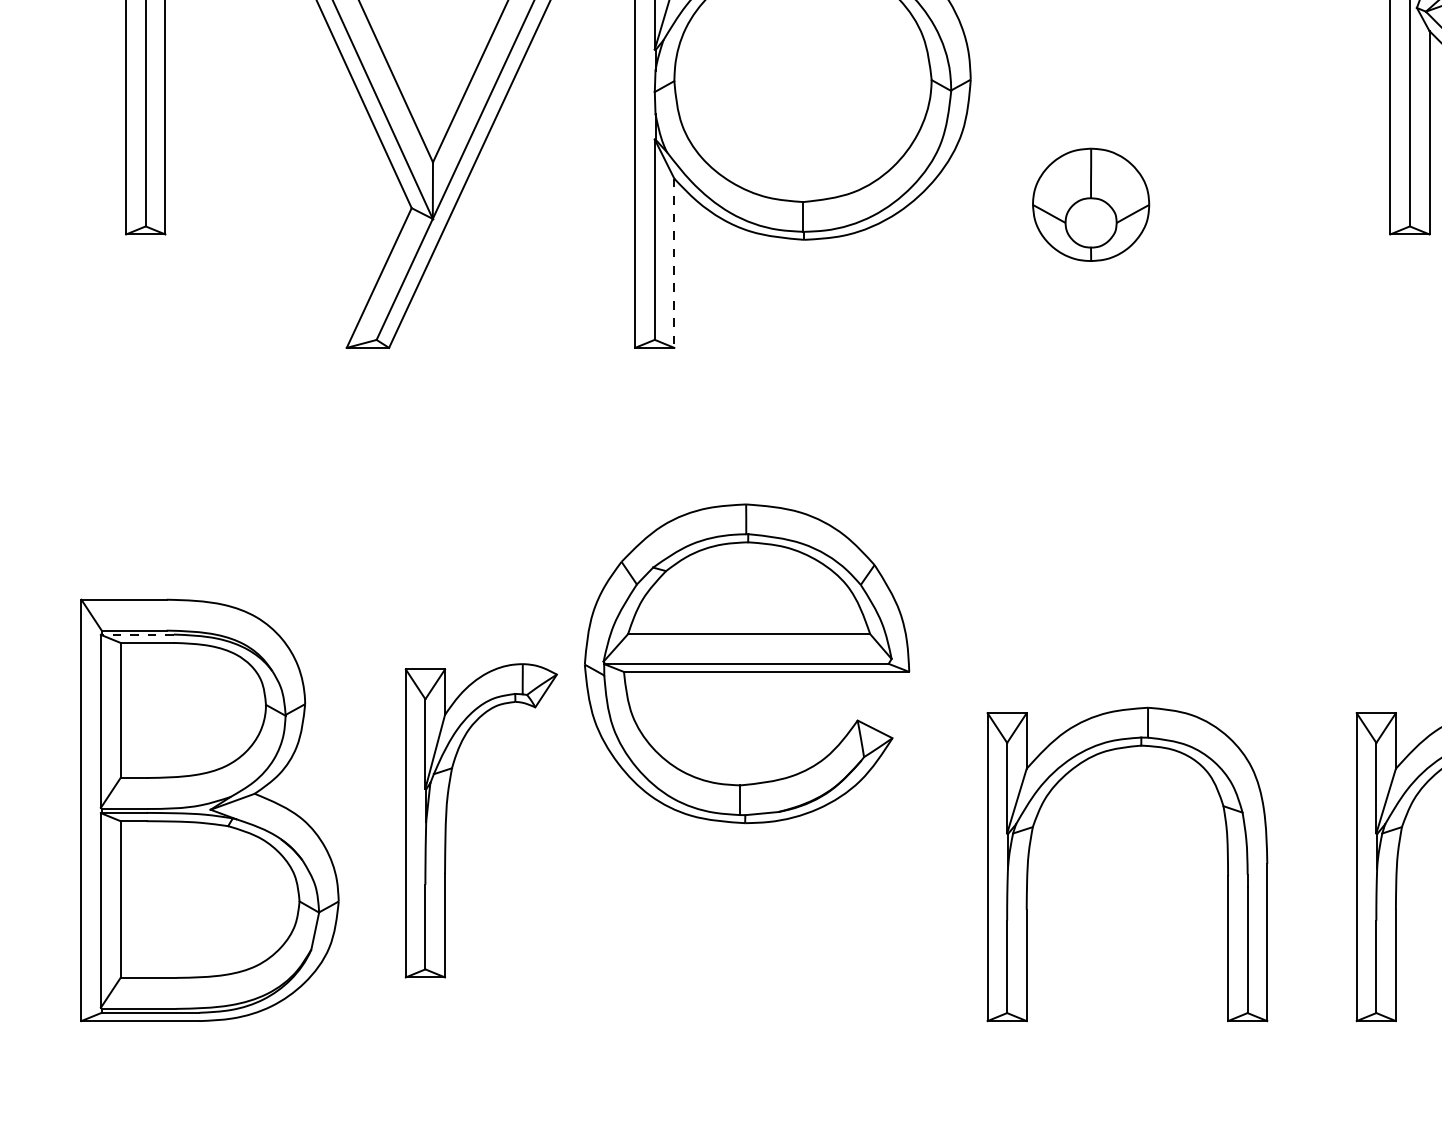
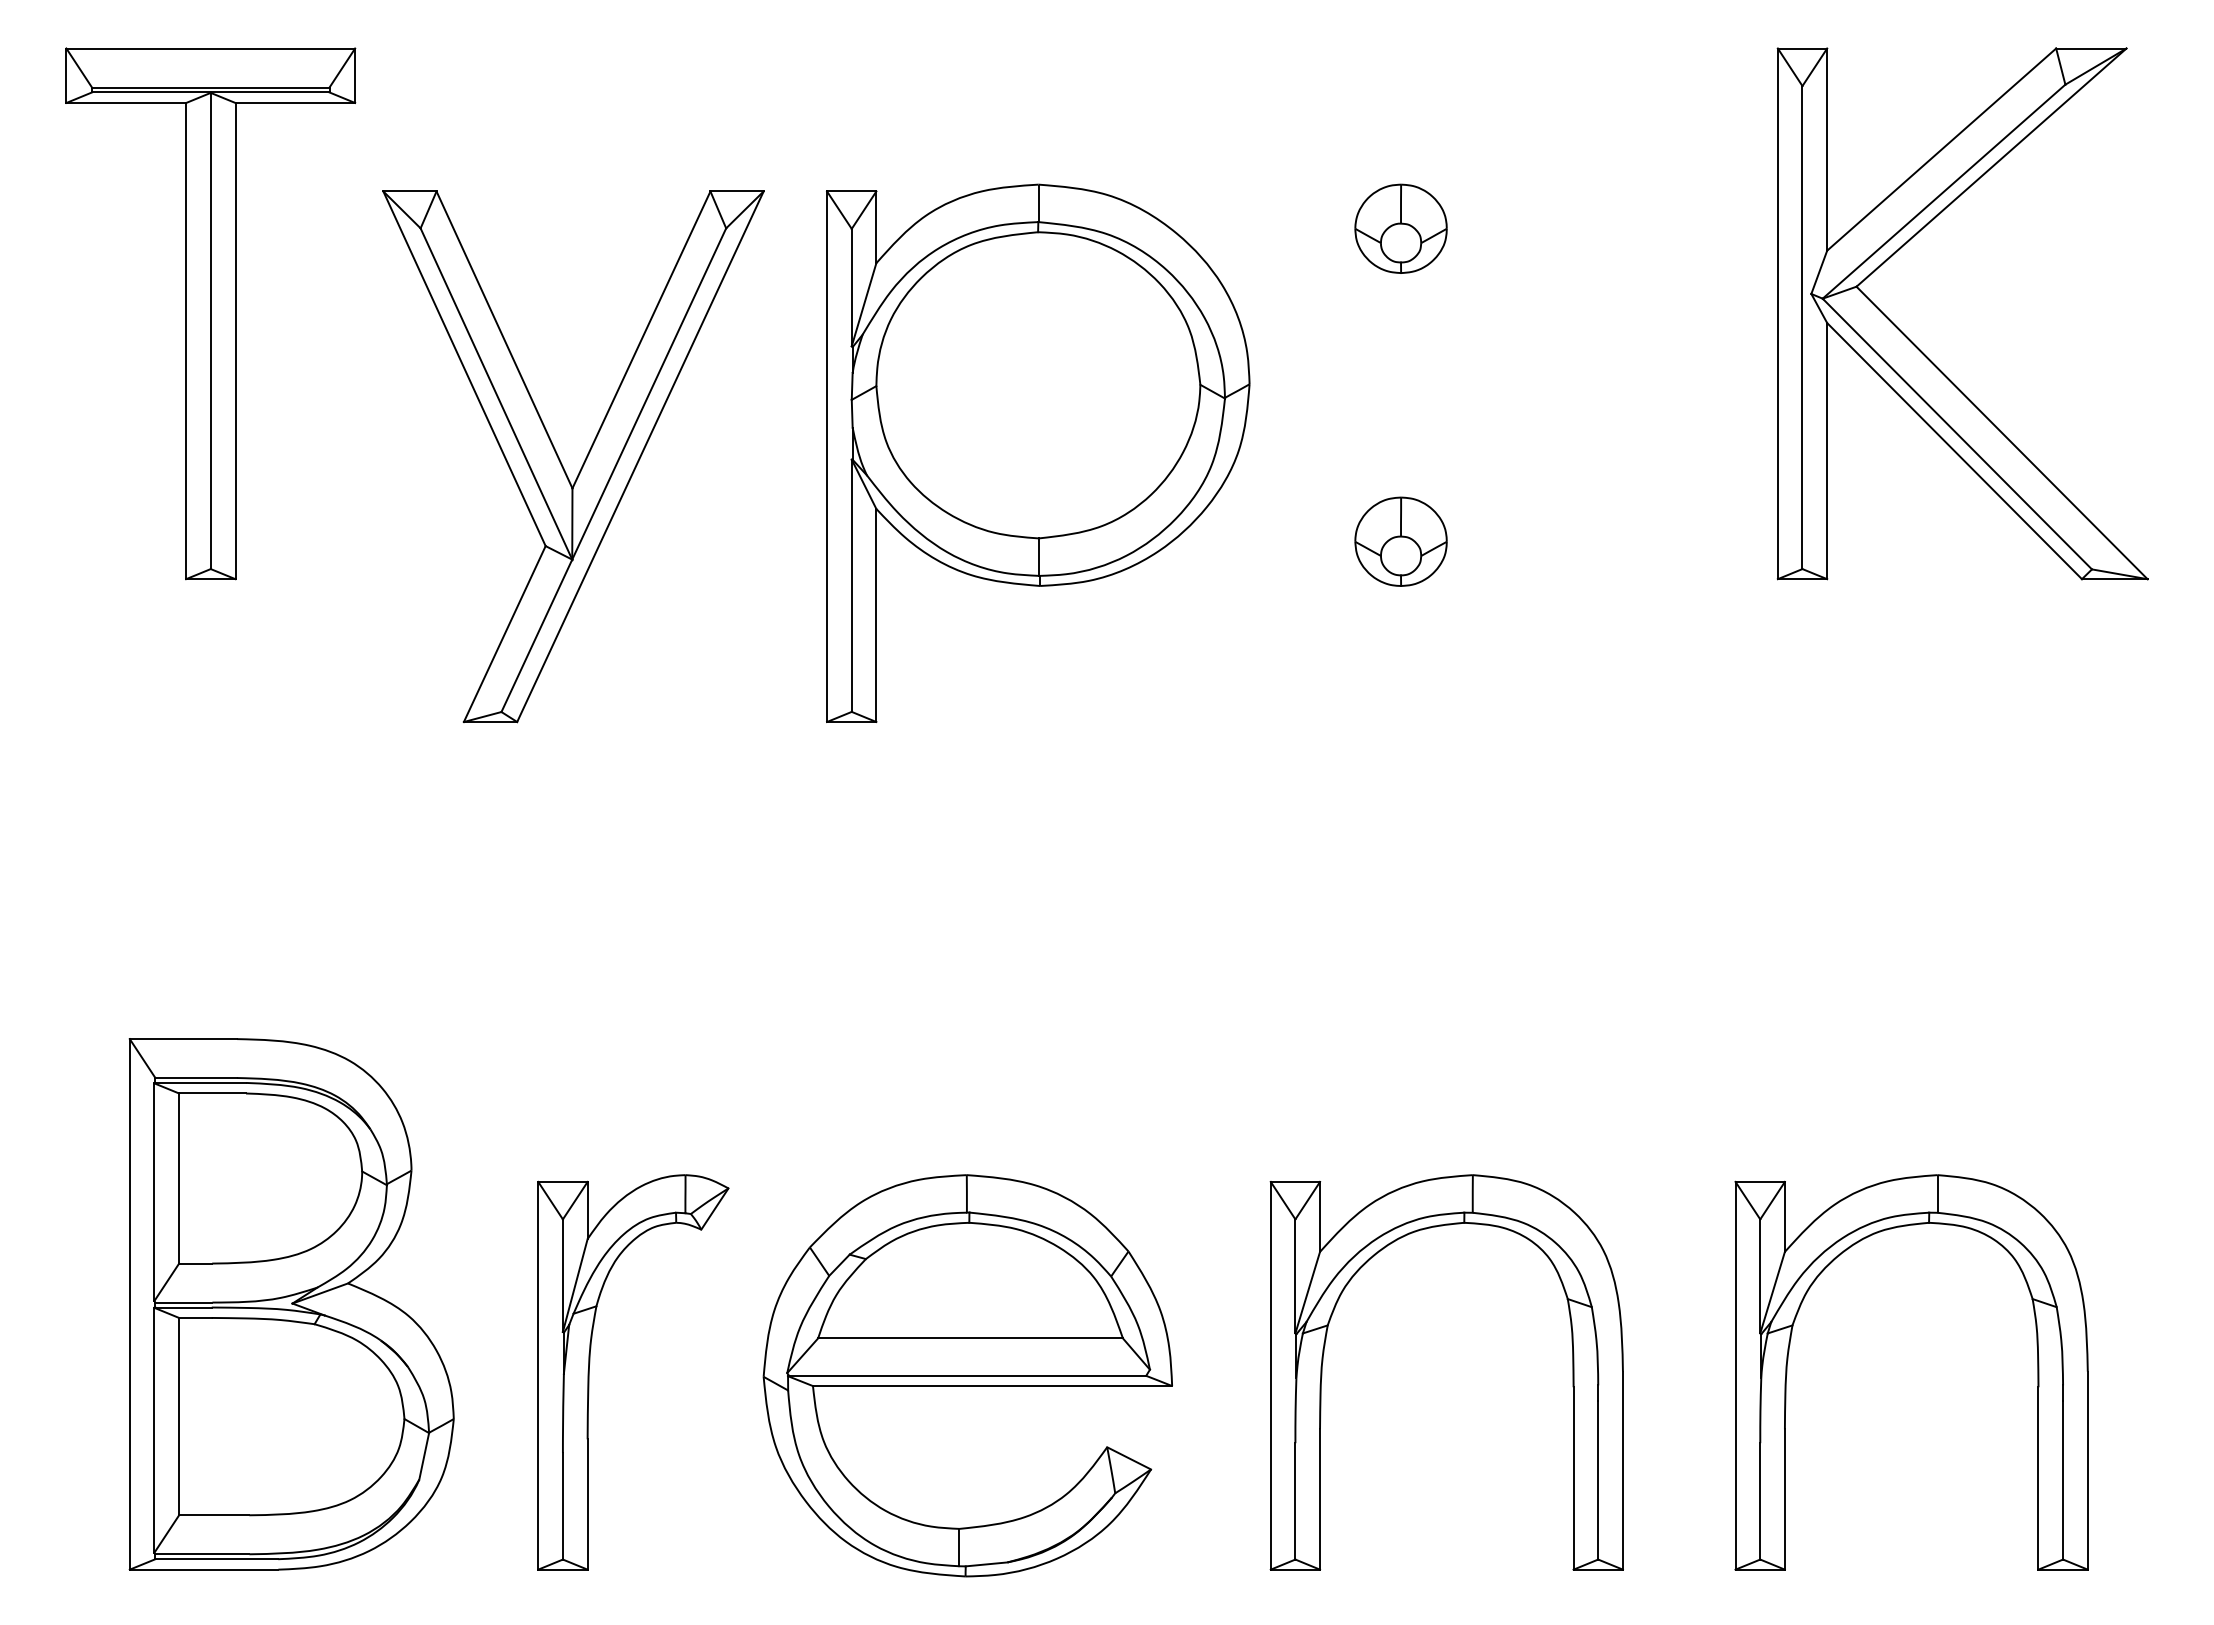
part: (1090, 204) -> (1400, 541), size x0.62
line: (674, 263) -> (876, 615), dashed -> solid
line: (137, 634) -> (200, 1082), dashed -> solid
part: (746, 663) -> (967, 1375), moved
part: (447, 813) -> (590, 1363), moved

